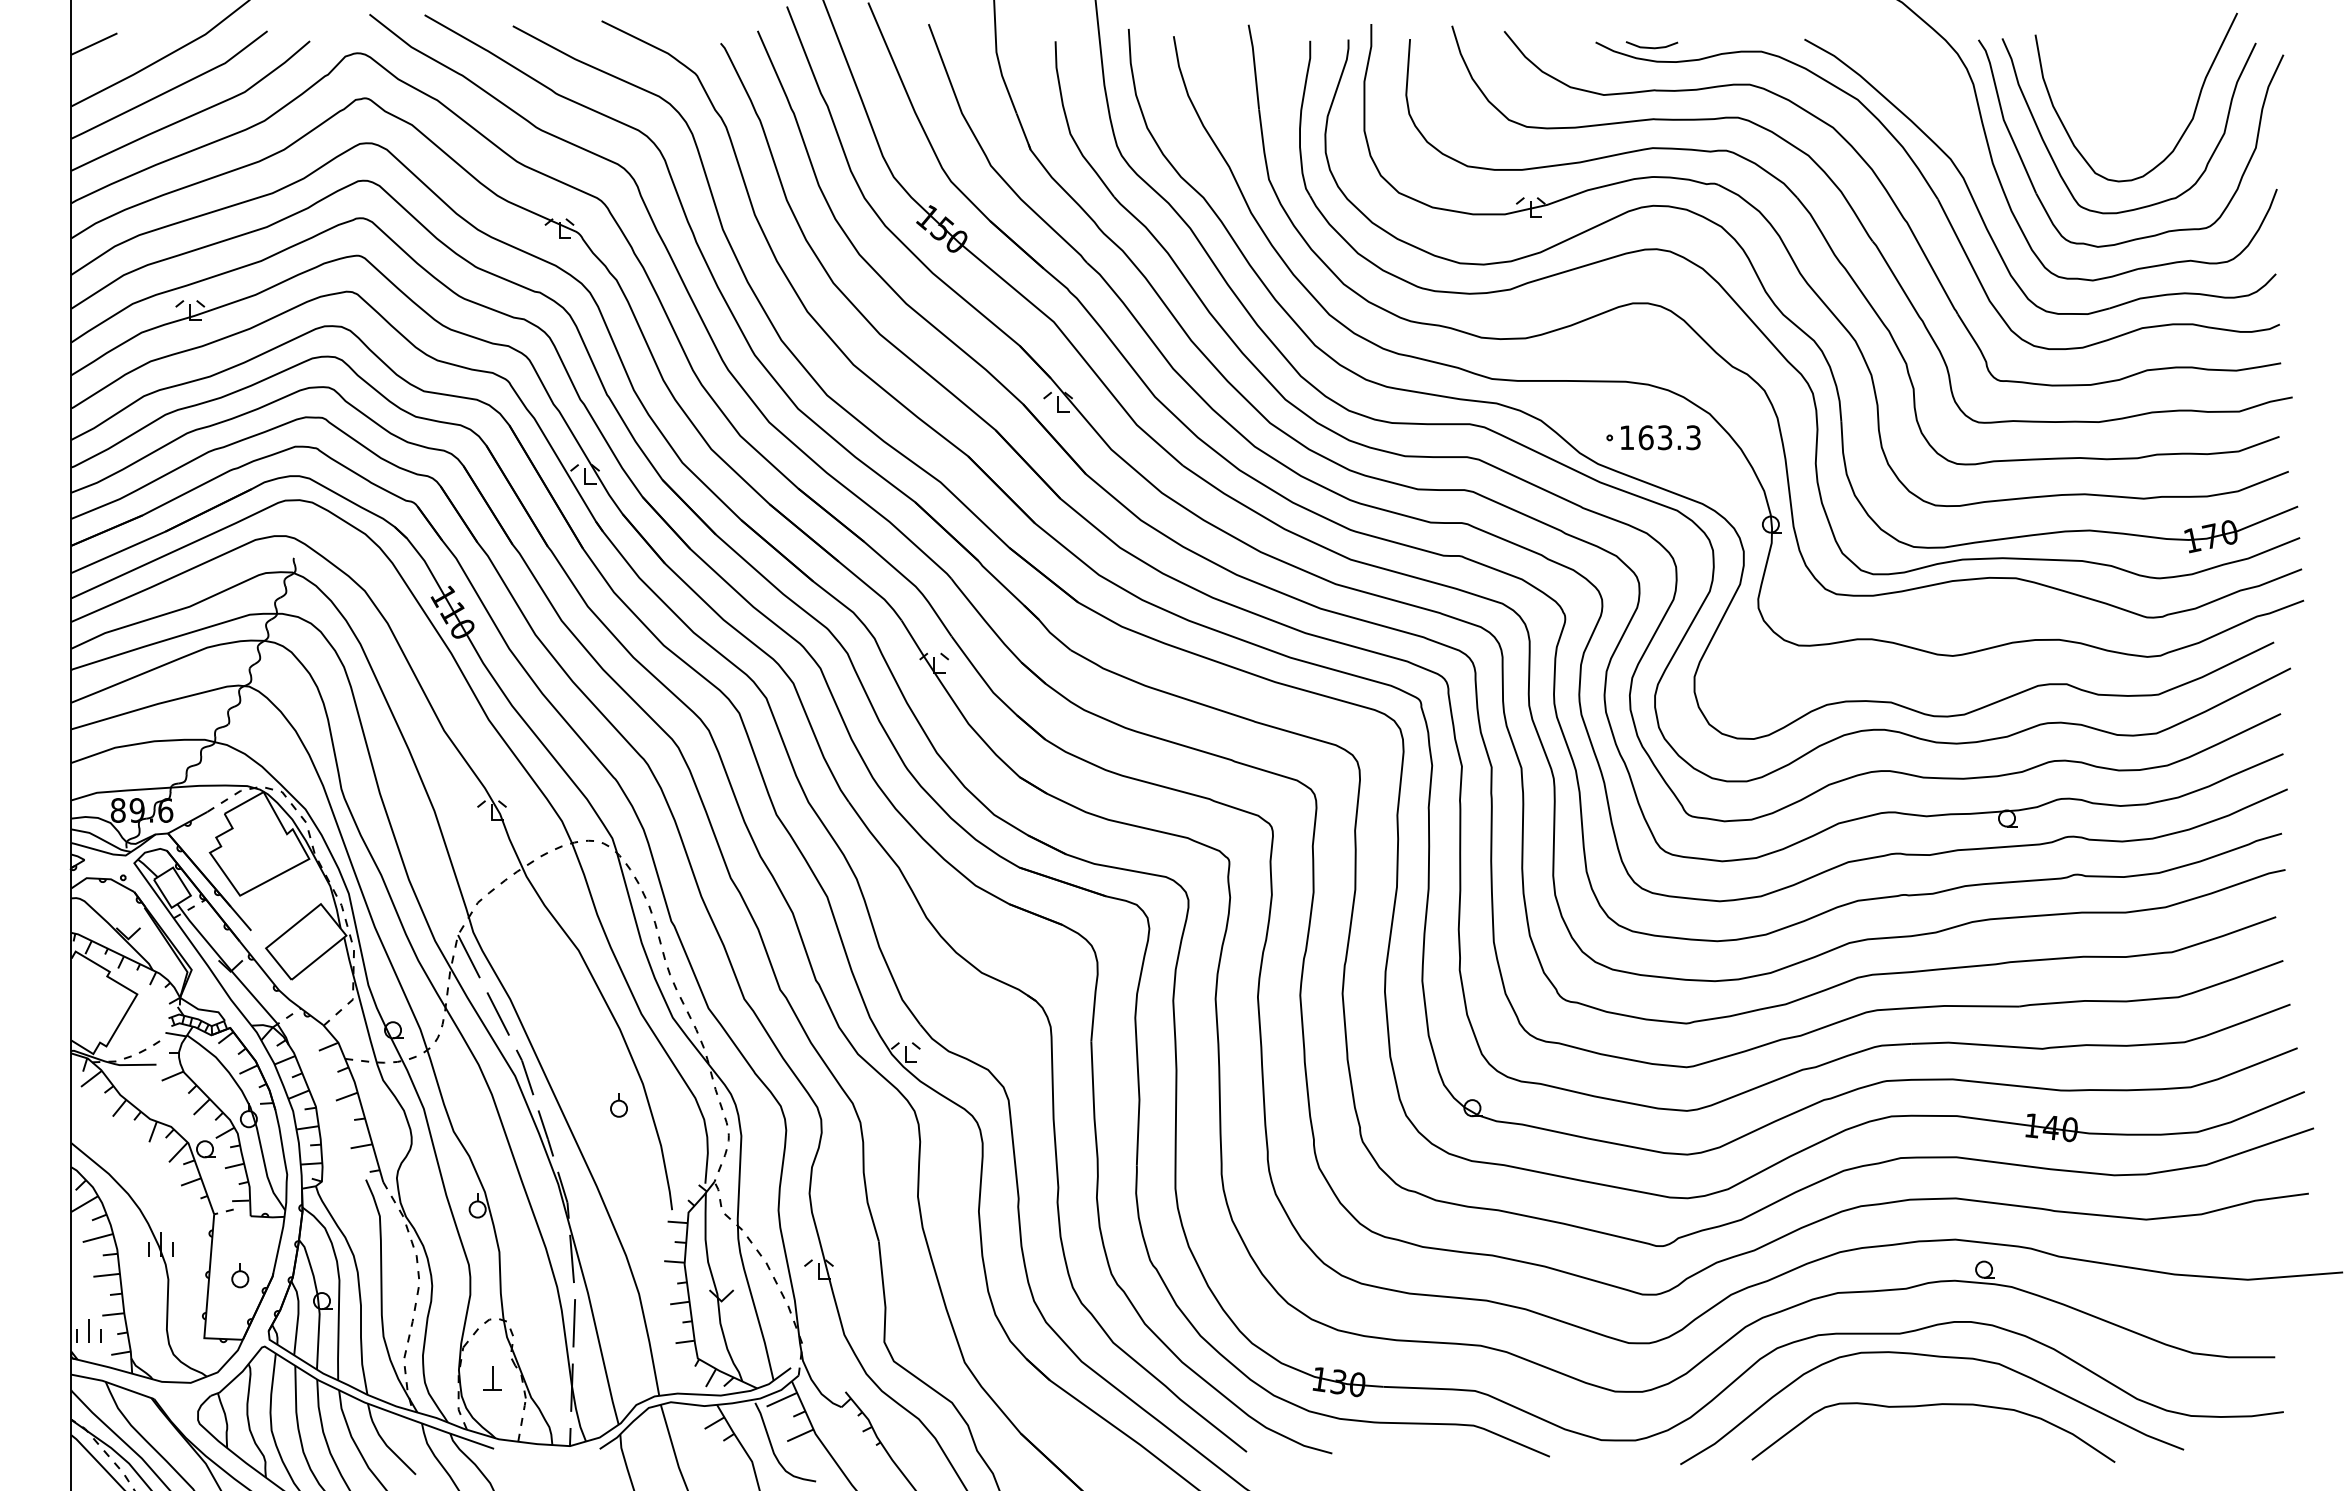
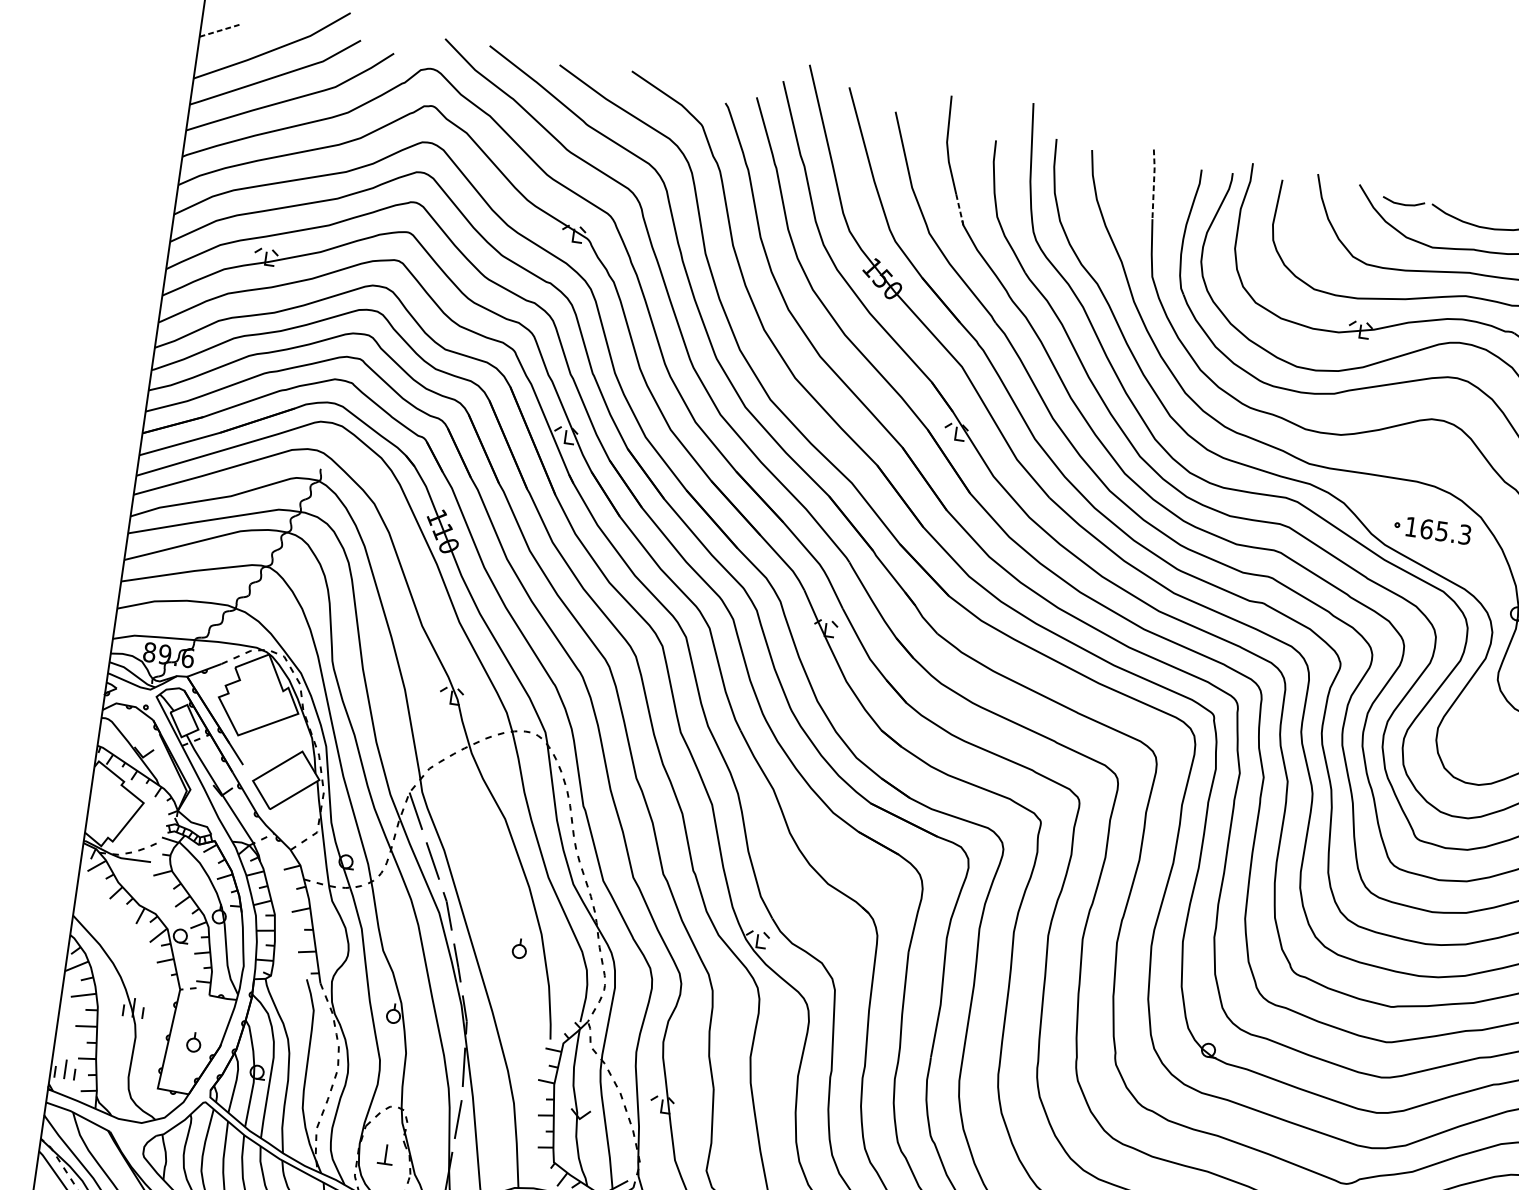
line: (94, 43) -> (219, 30), solid -> dashed
line: (1651, 47) -> (1403, 204), moved
line: (1254, 66) -> (1153, 183), solid -> dashed
line: (1023, 132) -> (959, 210), solid -> dashed
text: (1665, 437) -> (1442, 531), 163.3 -> 165.3

